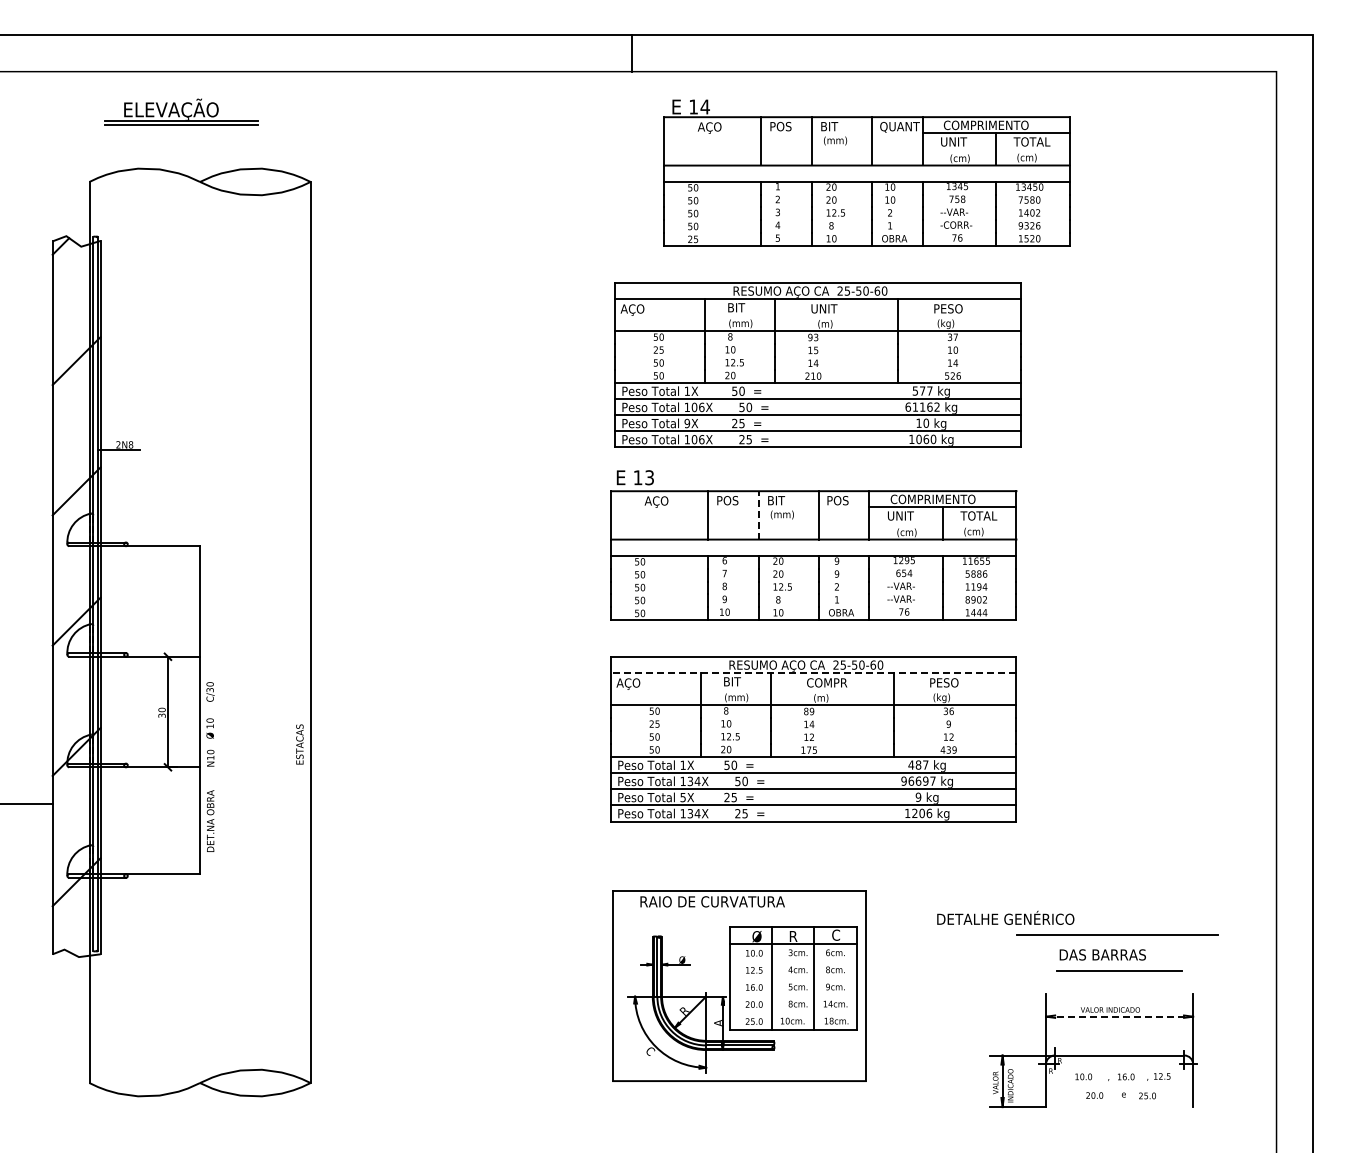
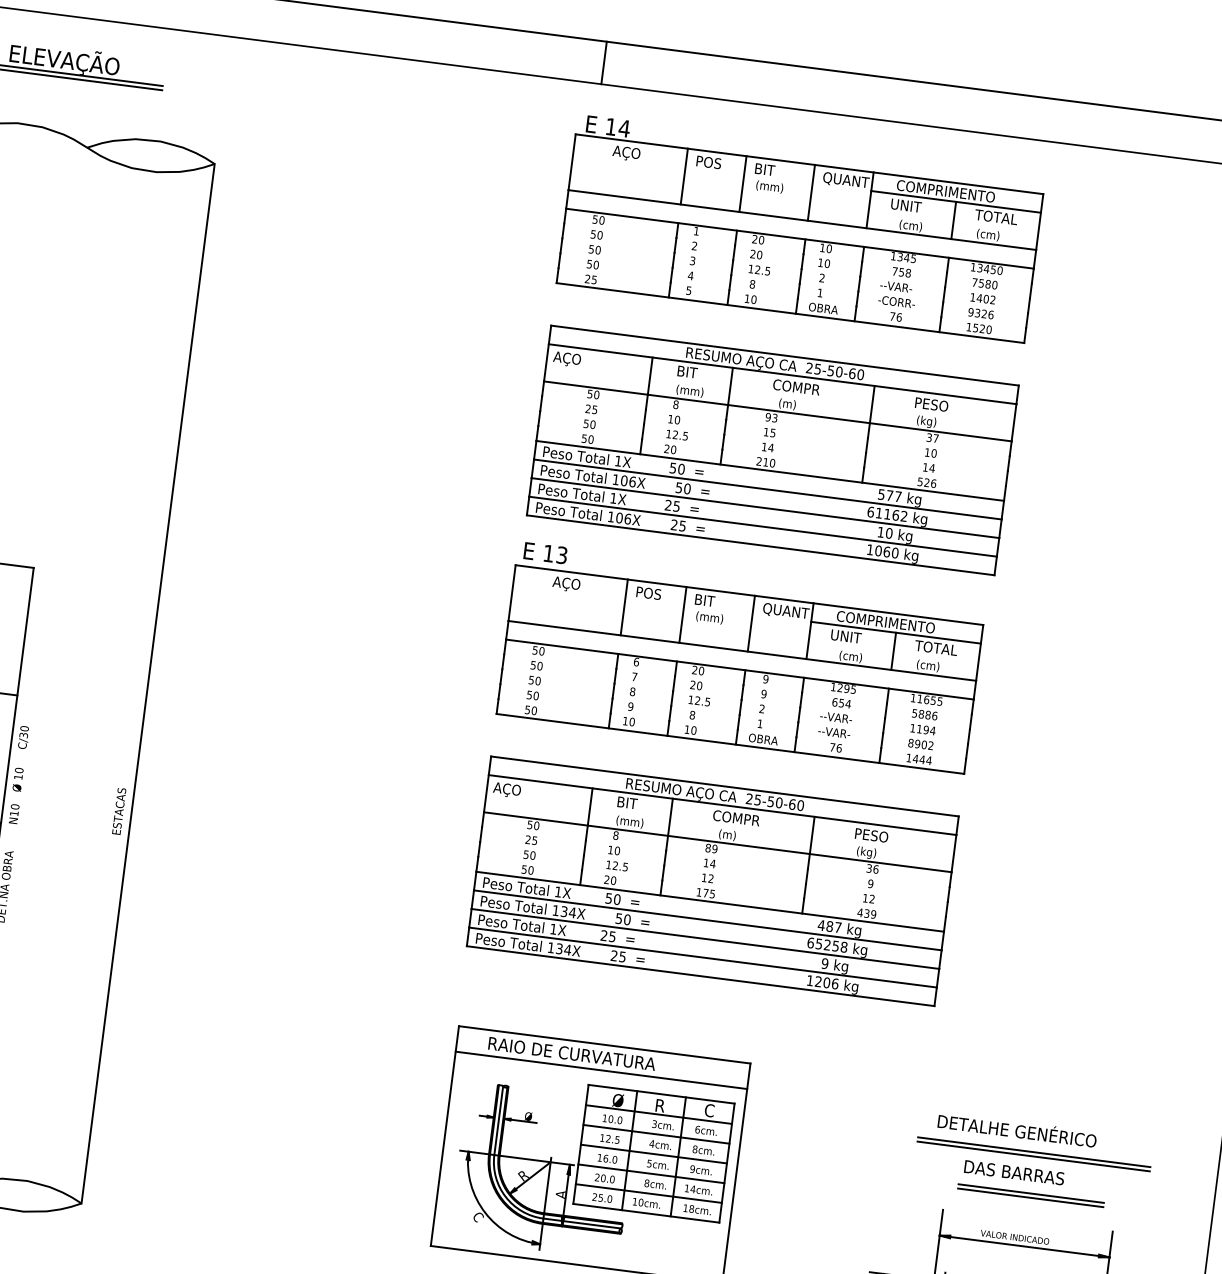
part: (866, 172) -> (800, 228), moved
text: (831, 308) -> (796, 386), UNIT -> COMPR
text: (687, 423) -> (613, 498), 9X -> 1X
text: (846, 501) -> (785, 611), POS -> QUANT
line: (759, 514) -> (683, 613), dashed -> solid
line: (813, 673) -> (722, 805), dashed -> solid
text: (918, 780) -> (827, 944), 96697 -> 65258
text: (682, 797) -> (552, 929), 5X -> 1X
line: (739, 912) -> (601, 1070), added
text: (1005, 917) -> (1017, 1129), moved
line: (1117, 938) -> (1033, 1155), added
line: (793, 961) -> (656, 1134), added
line: (1119, 974) -> (1030, 1197), added
line: (793, 978) -> (654, 1154), added
line: (793, 995) -> (651, 1173), added
line: (793, 1012) -> (649, 1193), added
line: (1119, 1016) -> (1024, 1246), dashed -> solid

